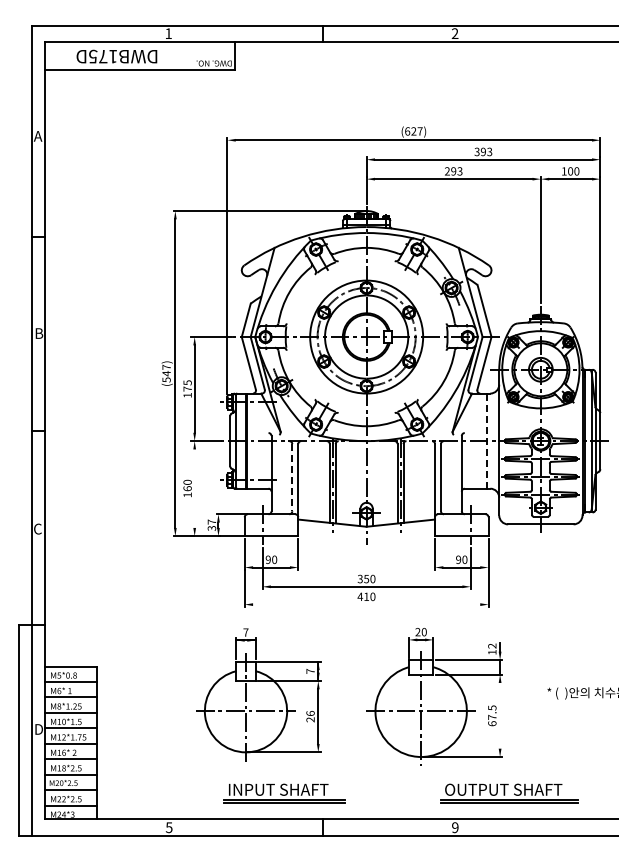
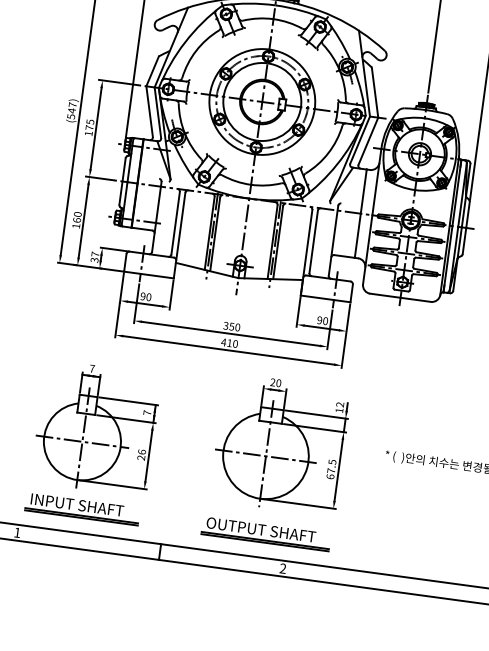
line: (486, 441) -> (360, 214), dashed -> solid
line: (292, 477) -> (175, 223), dashed -> solid
line: (194, 488) -> (83, 220), added
line: (366, 604) -> (228, 350), added
part: (258, 694) -> (96, 427), moved
line: (500, 715) -> (339, 470), added
part: (284, 793) -> (82, 509), moved
part: (509, 793) -> (266, 534), moved
text: (168, 827) -> (16, 532), 5 -> 1
text: (455, 827) -> (283, 568), 9 -> 2

